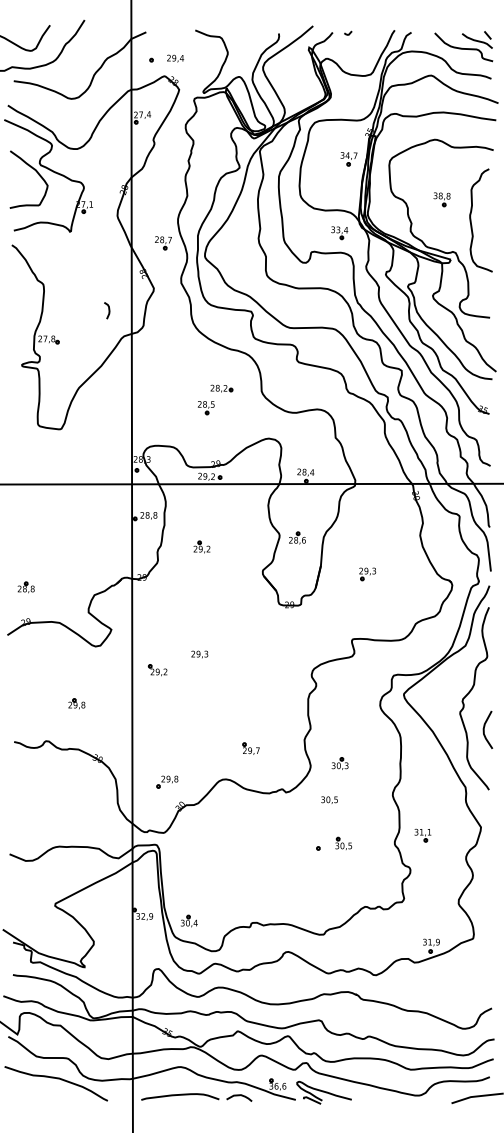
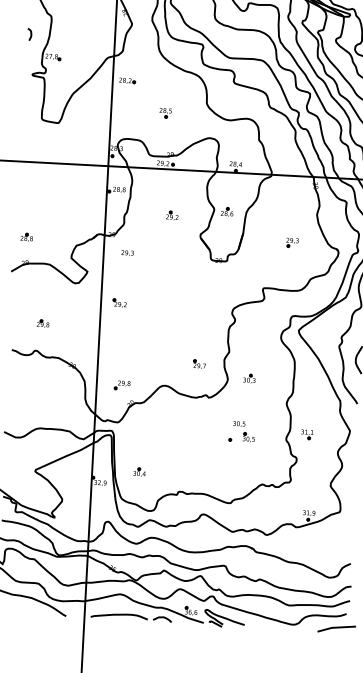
curve: (108, 310) -> (30, 34), moved
part: (221, 388) -> (127, 80), moved
part: (201, 546) -> (172, 215), moved
part: (367, 574) -> (292, 243), moved
text: (199, 654) -> (127, 253), moved
part: (76, 703) -> (42, 323), moved
part: (250, 748) -> (199, 364), moved
text: (329, 799) -> (239, 423), moved
part: (188, 920) -> (139, 471), moved

